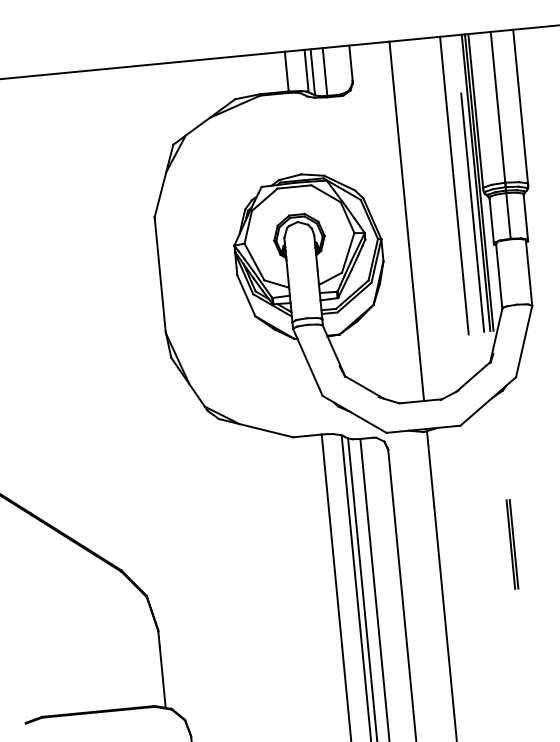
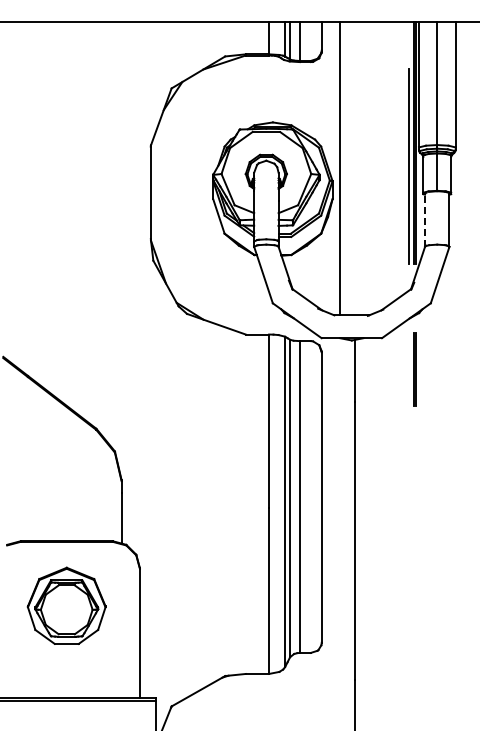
line: (453, 185) -> (395, 143), removed
line: (406, 221) -> (339, 168), moved
line: (499, 276) -> (425, 220), solid -> dashed
line: (512, 544) -> (414, 369), moved

